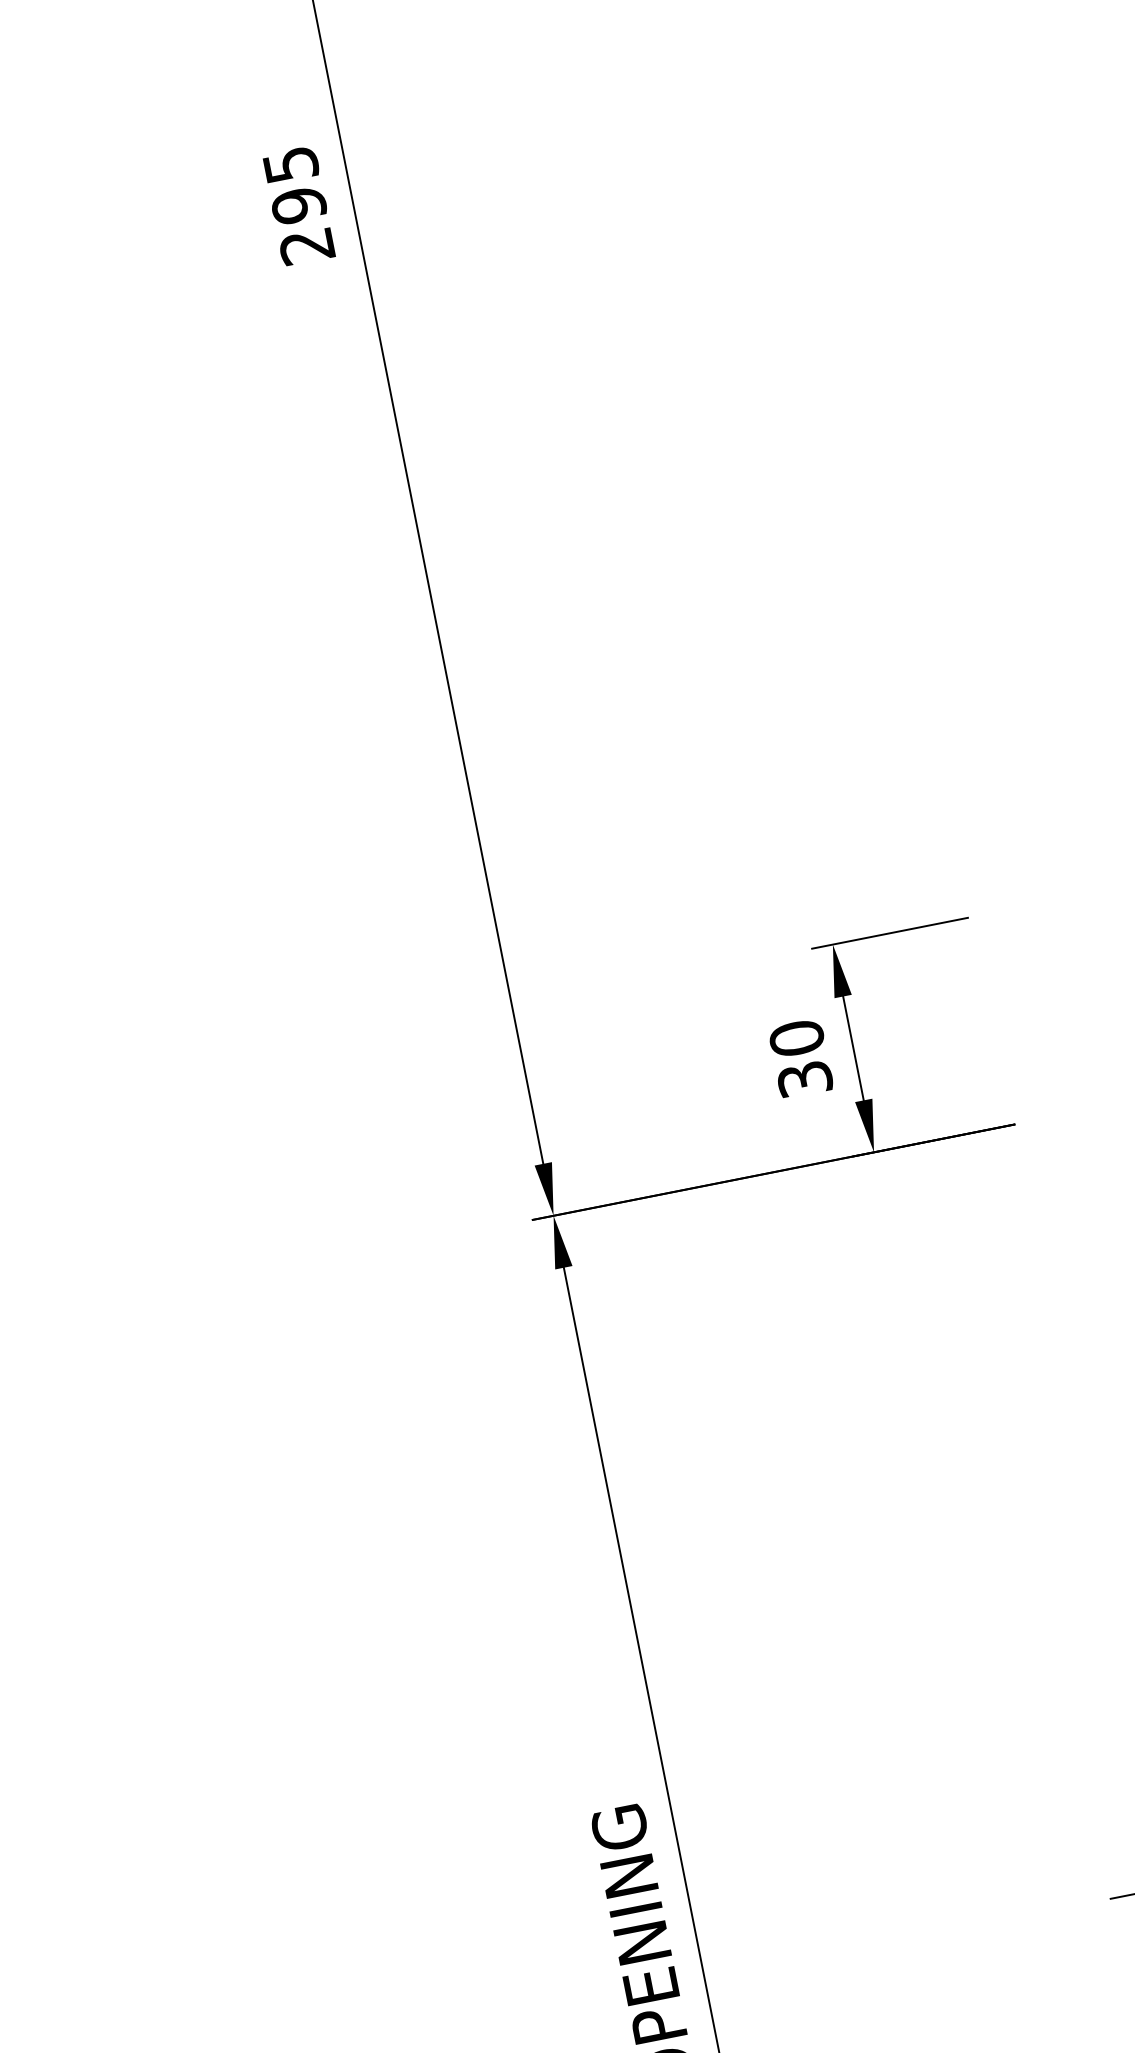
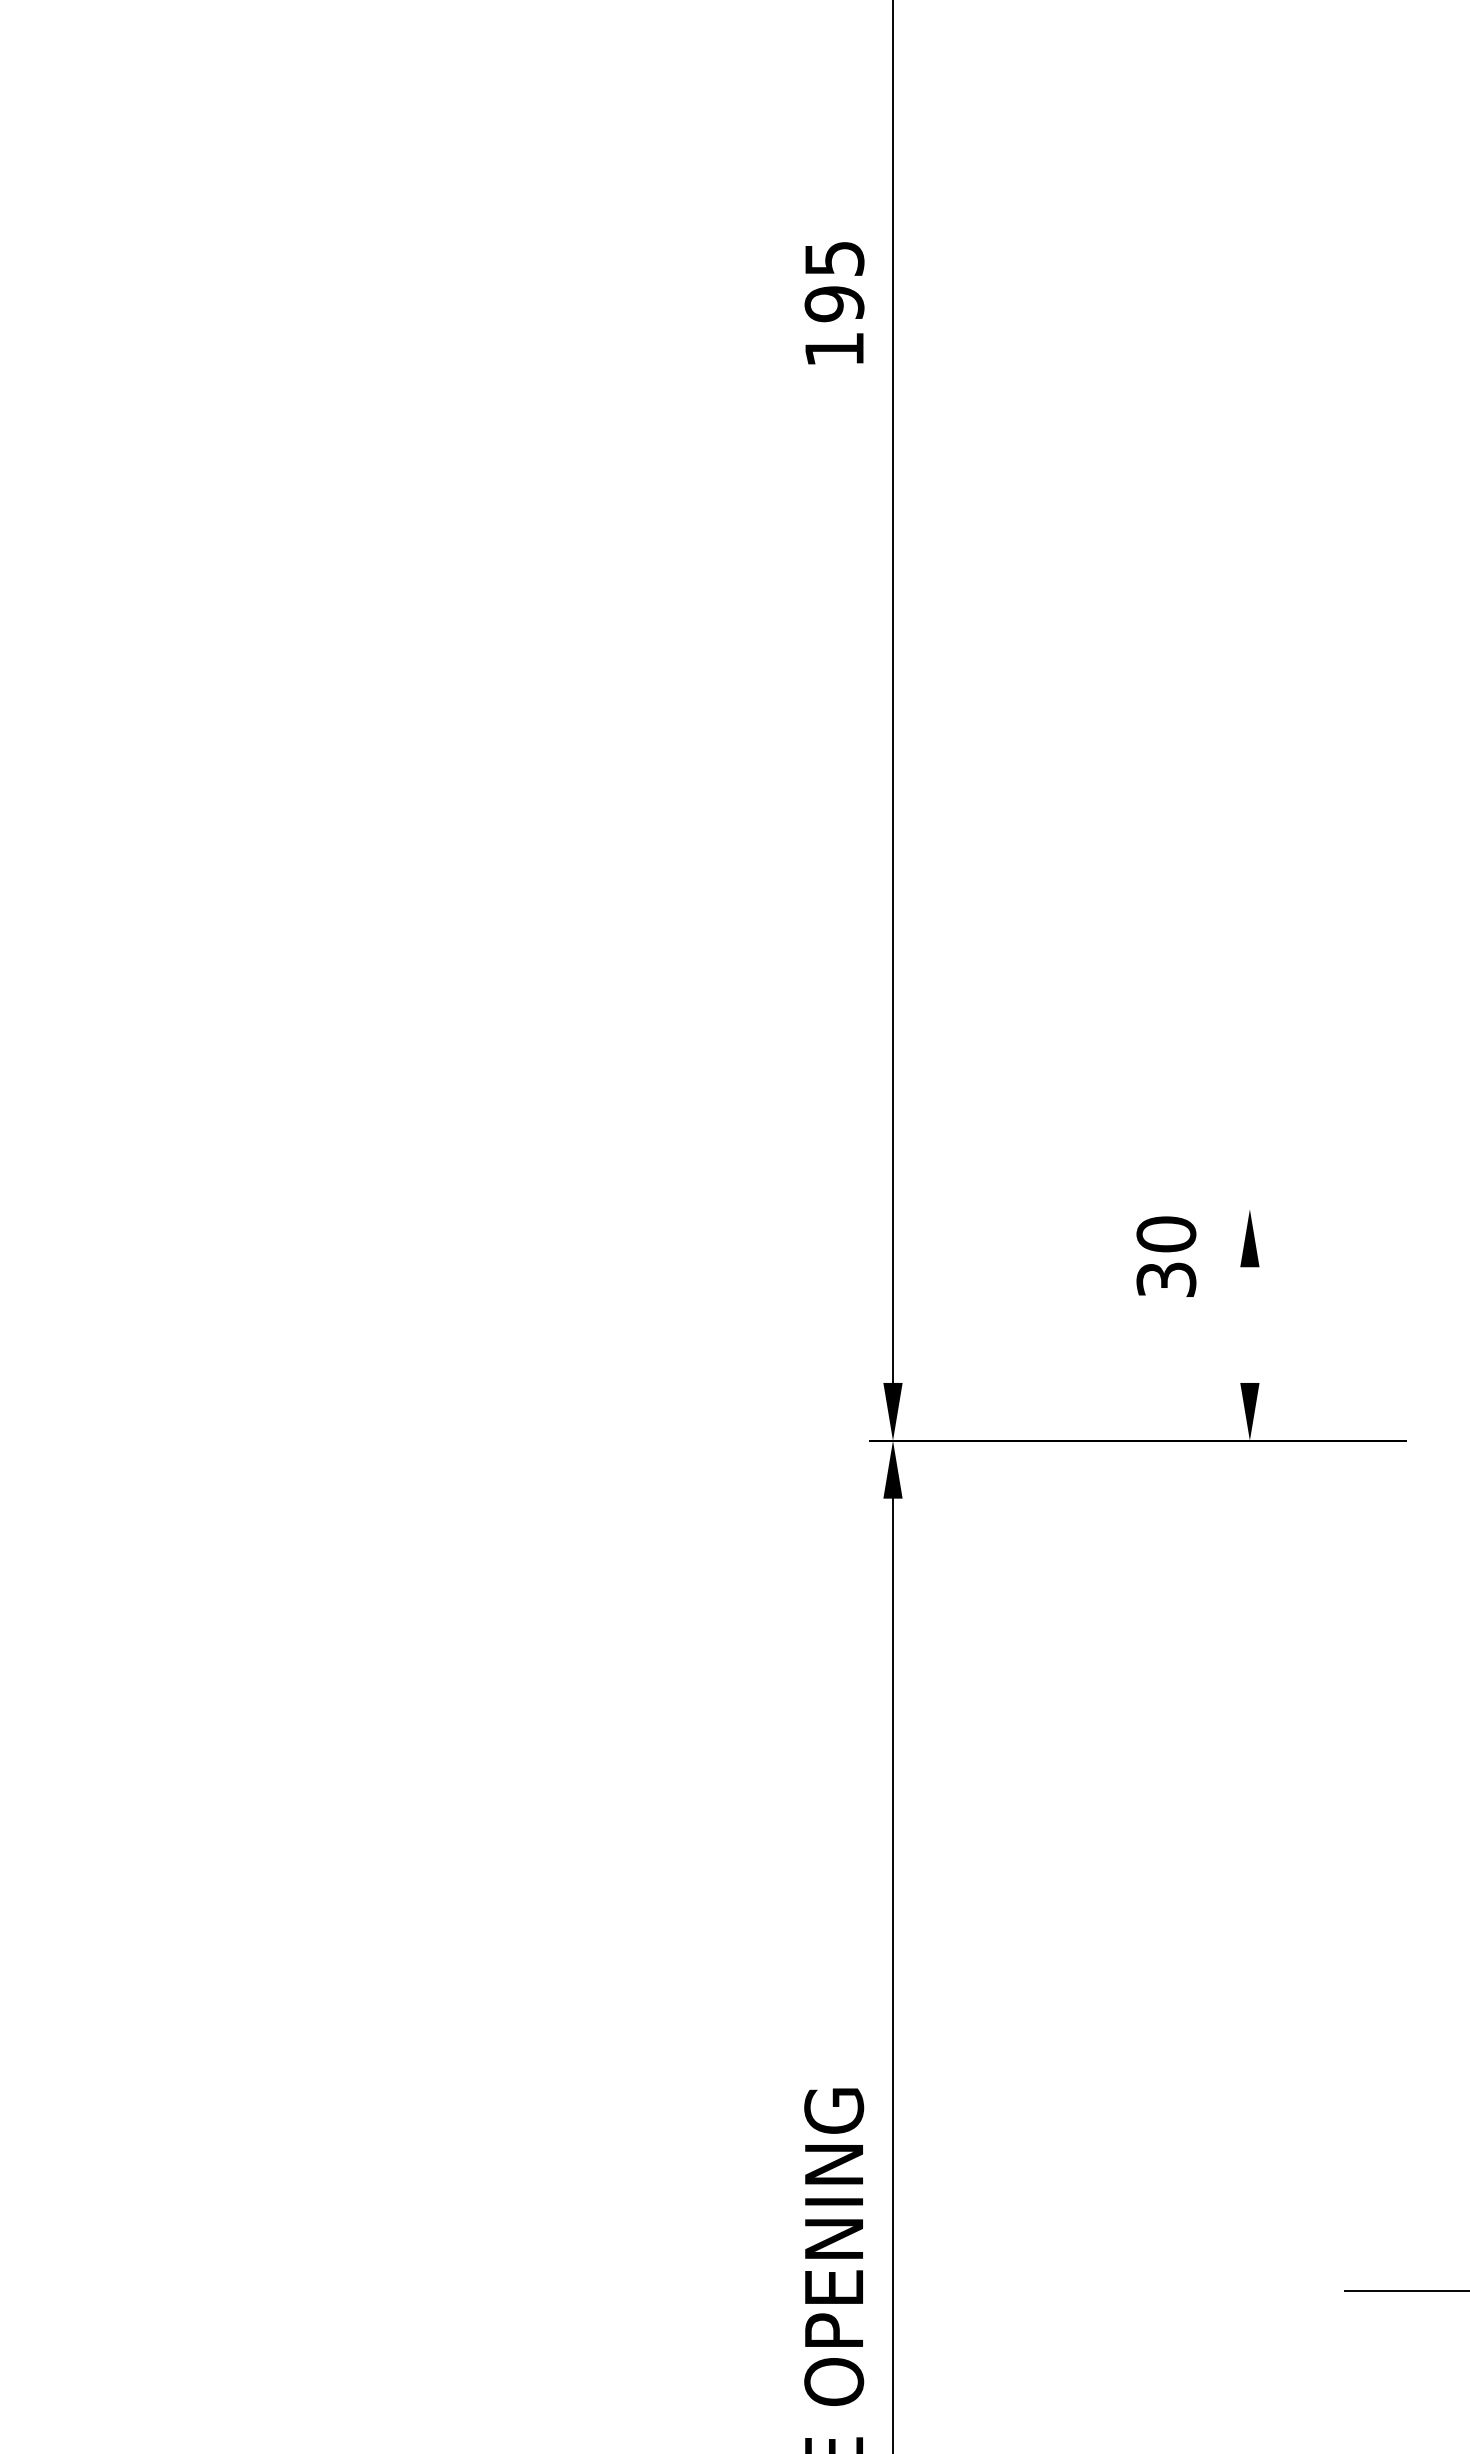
text: (306, 246) -> (833, 349), 295 -> 195
line: (890, 933) -> (1313, 1209), removed
line: (852, 1048) -> (1249, 1324), removed
text: (800, 1058) -> (1166, 1256), moved

